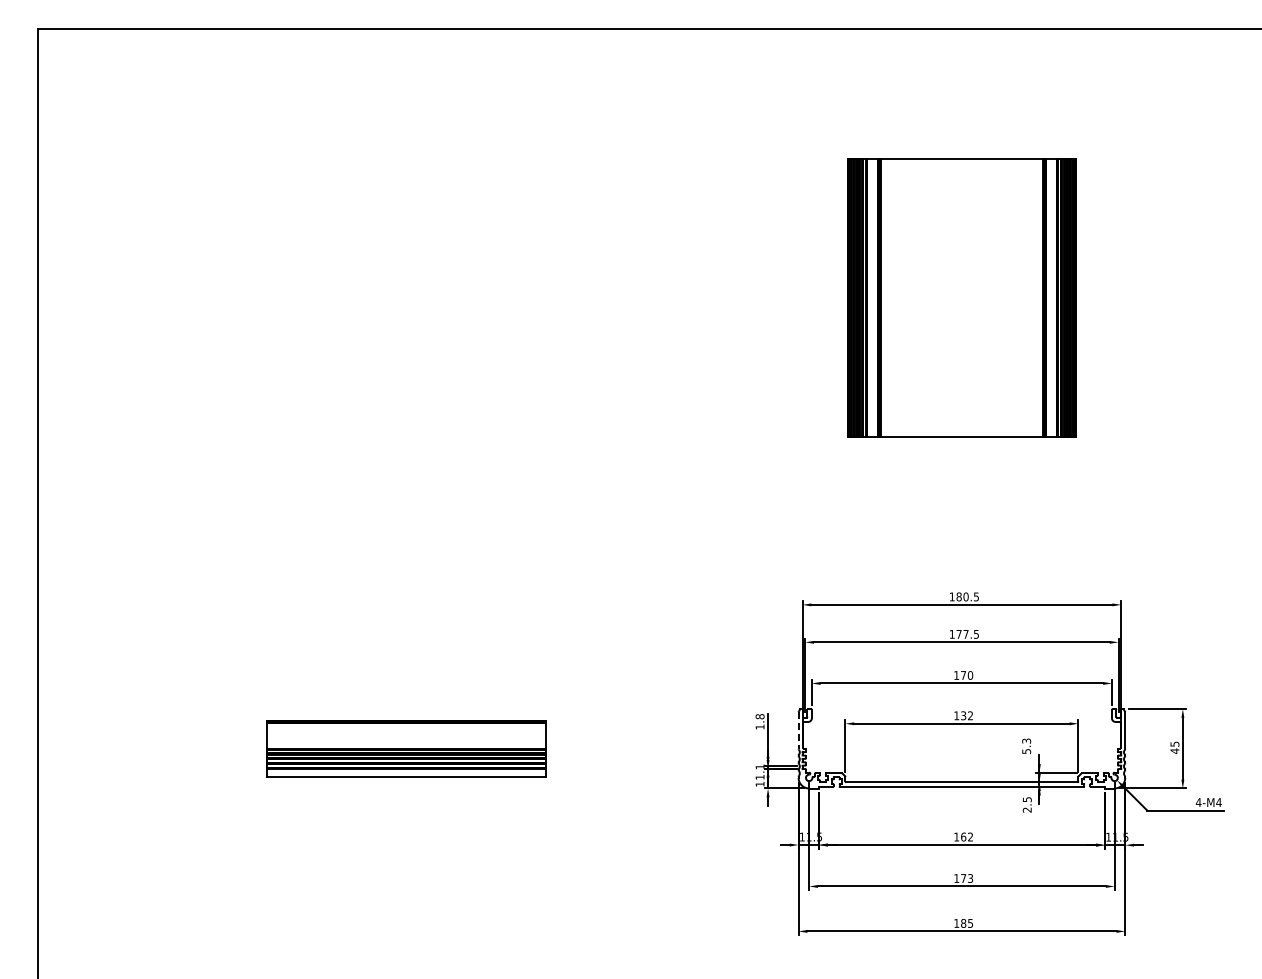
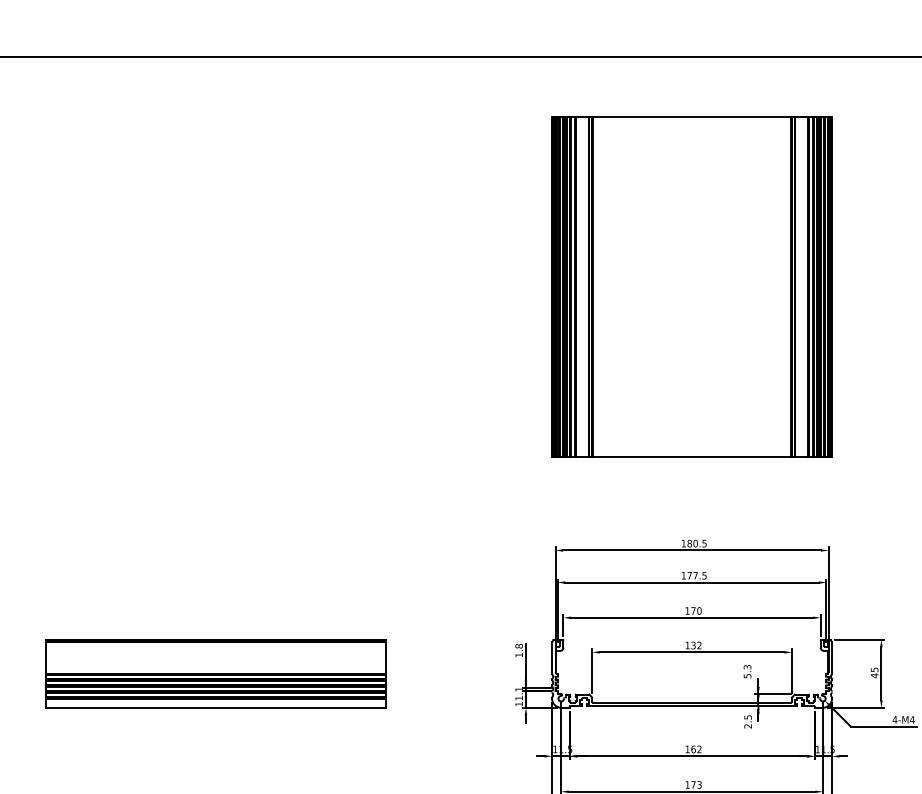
part: (961, 297) -> (691, 287), size x1.43
line: (798, 730) -> (552, 658), dashed -> solid
part: (406, 748) -> (216, 673), size x1.43

